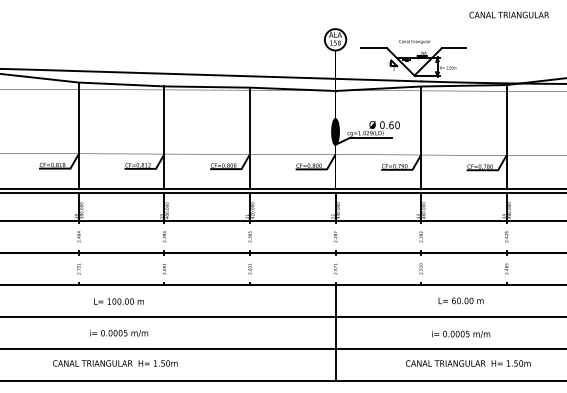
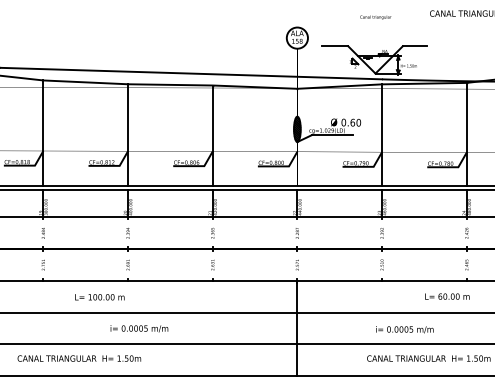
text: (414, 41) -> (375, 17), moved
text: (460, 300) -> (446, 296), moved
text: (118, 301) -> (99, 297), moved
text: (119, 332) -> (139, 327), moved
text: (461, 333) -> (405, 328), moved

